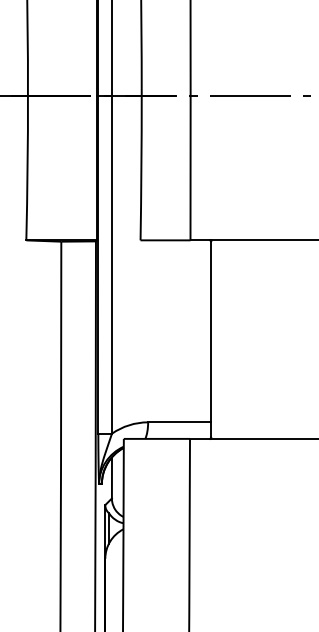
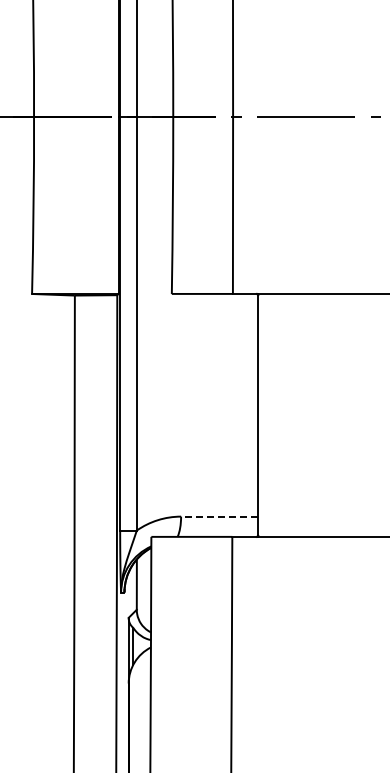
line: (179, 422) -> (219, 516), solid -> dashed

